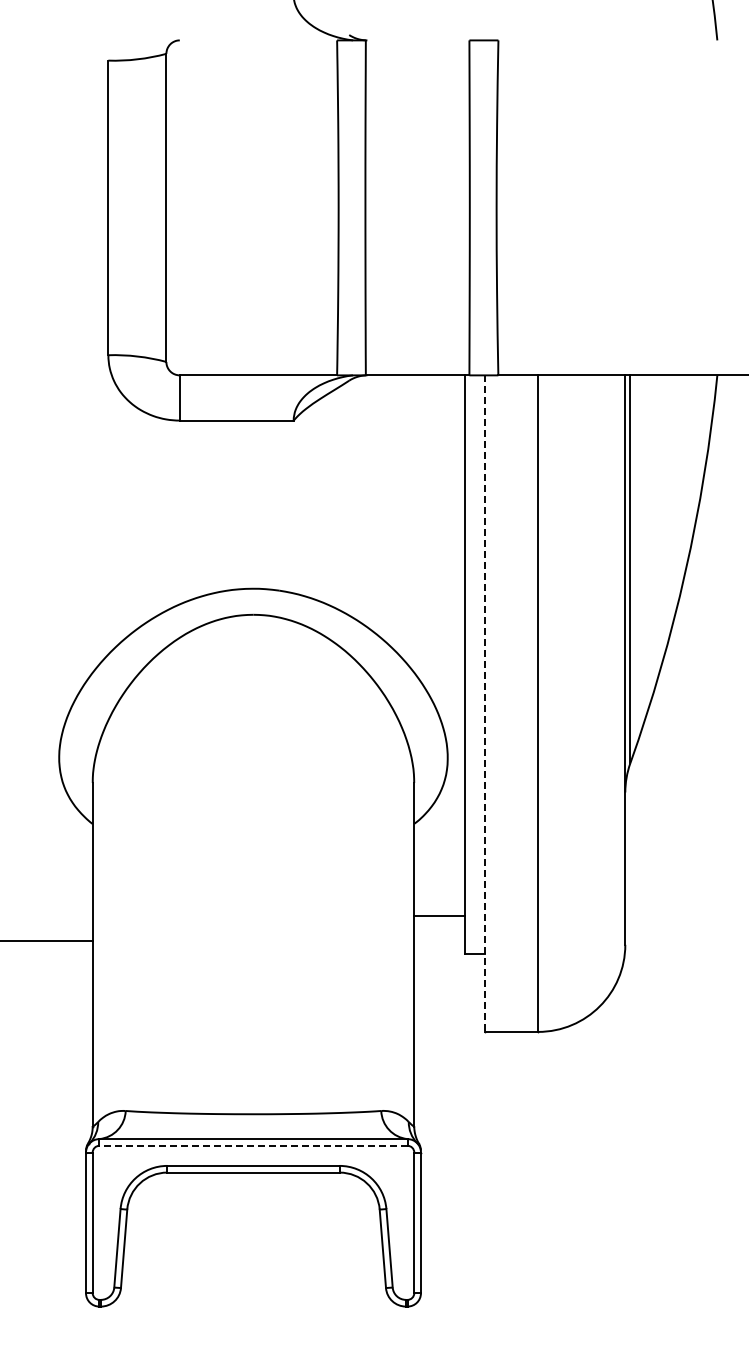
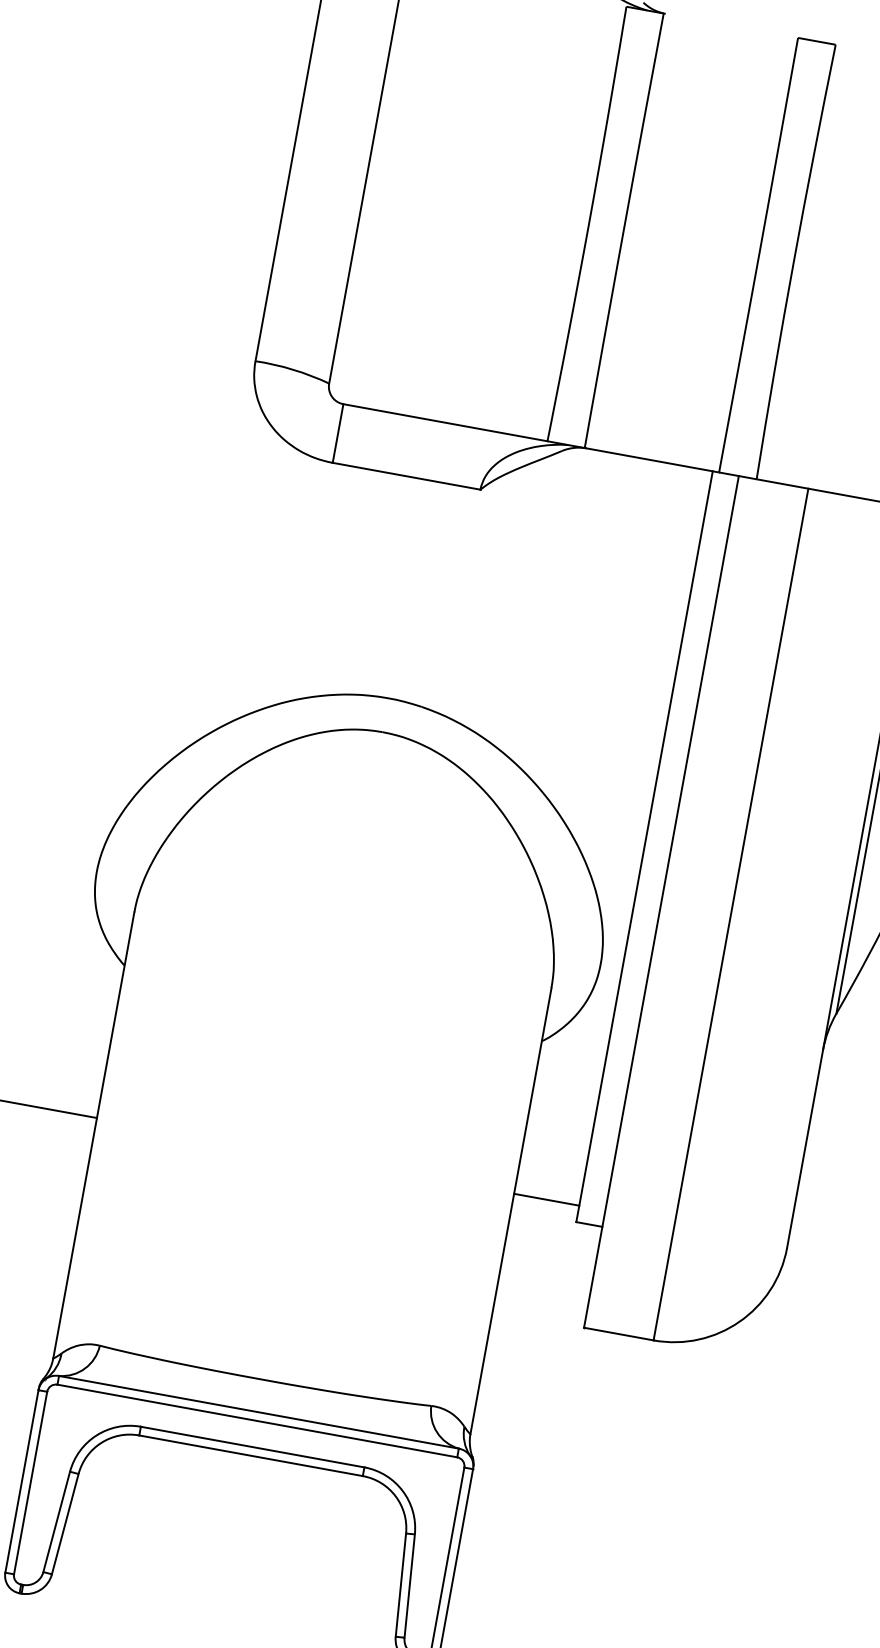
line: (484, 704) -> (661, 902), dashed -> solid
line: (439, 916) -> (546, 1199), moved
line: (253, 1145) -> (257, 1420), dashed -> solid

